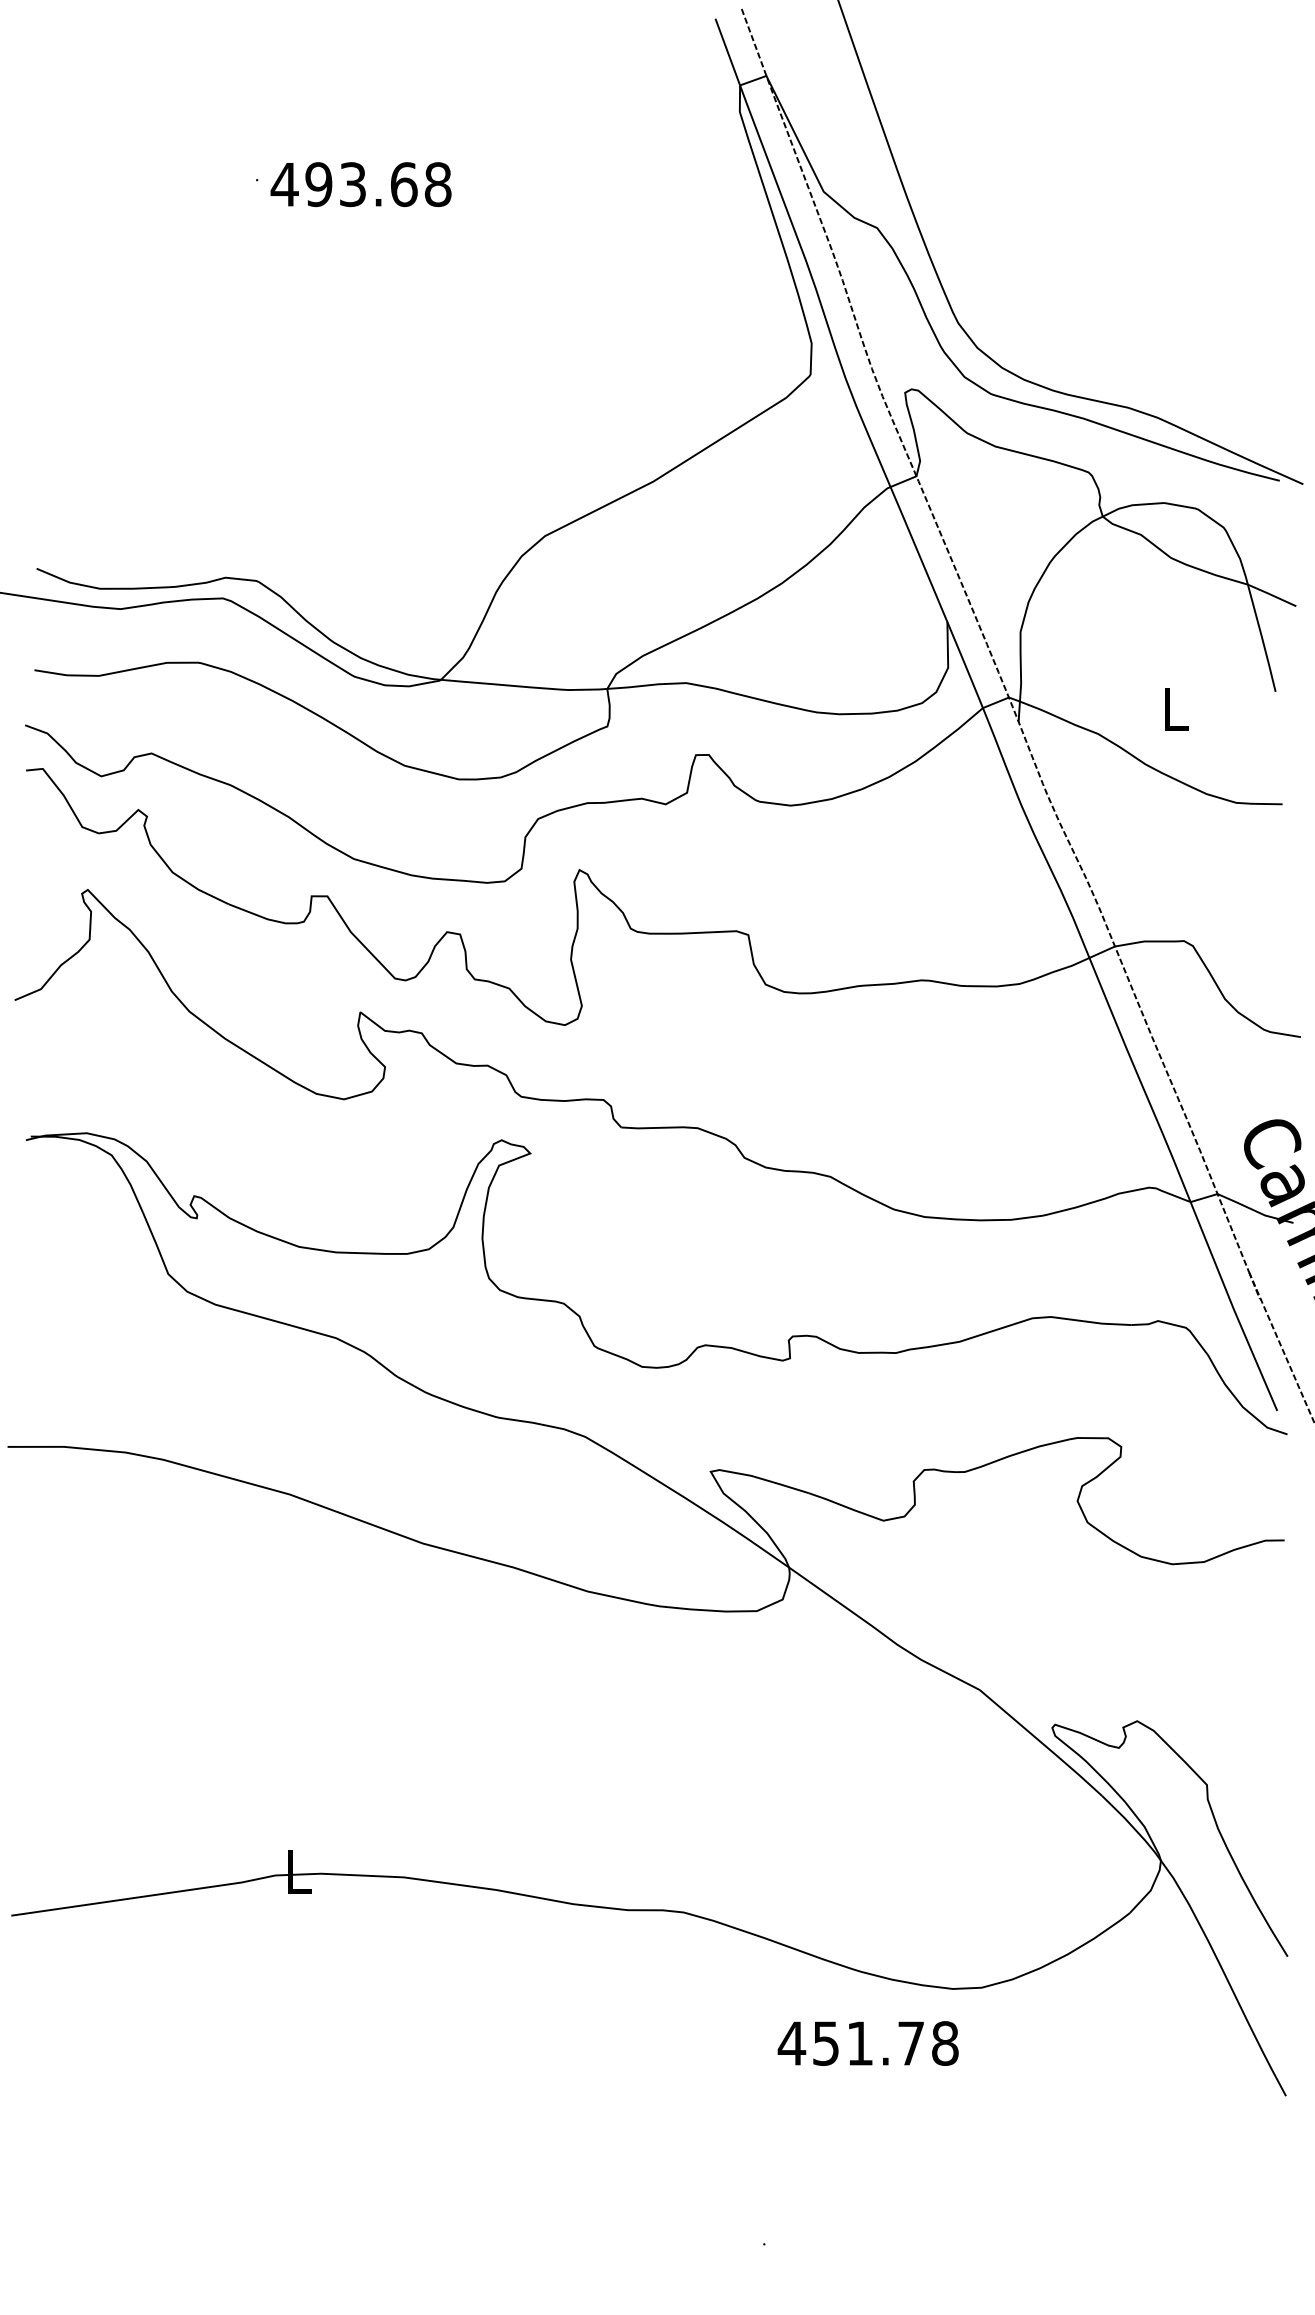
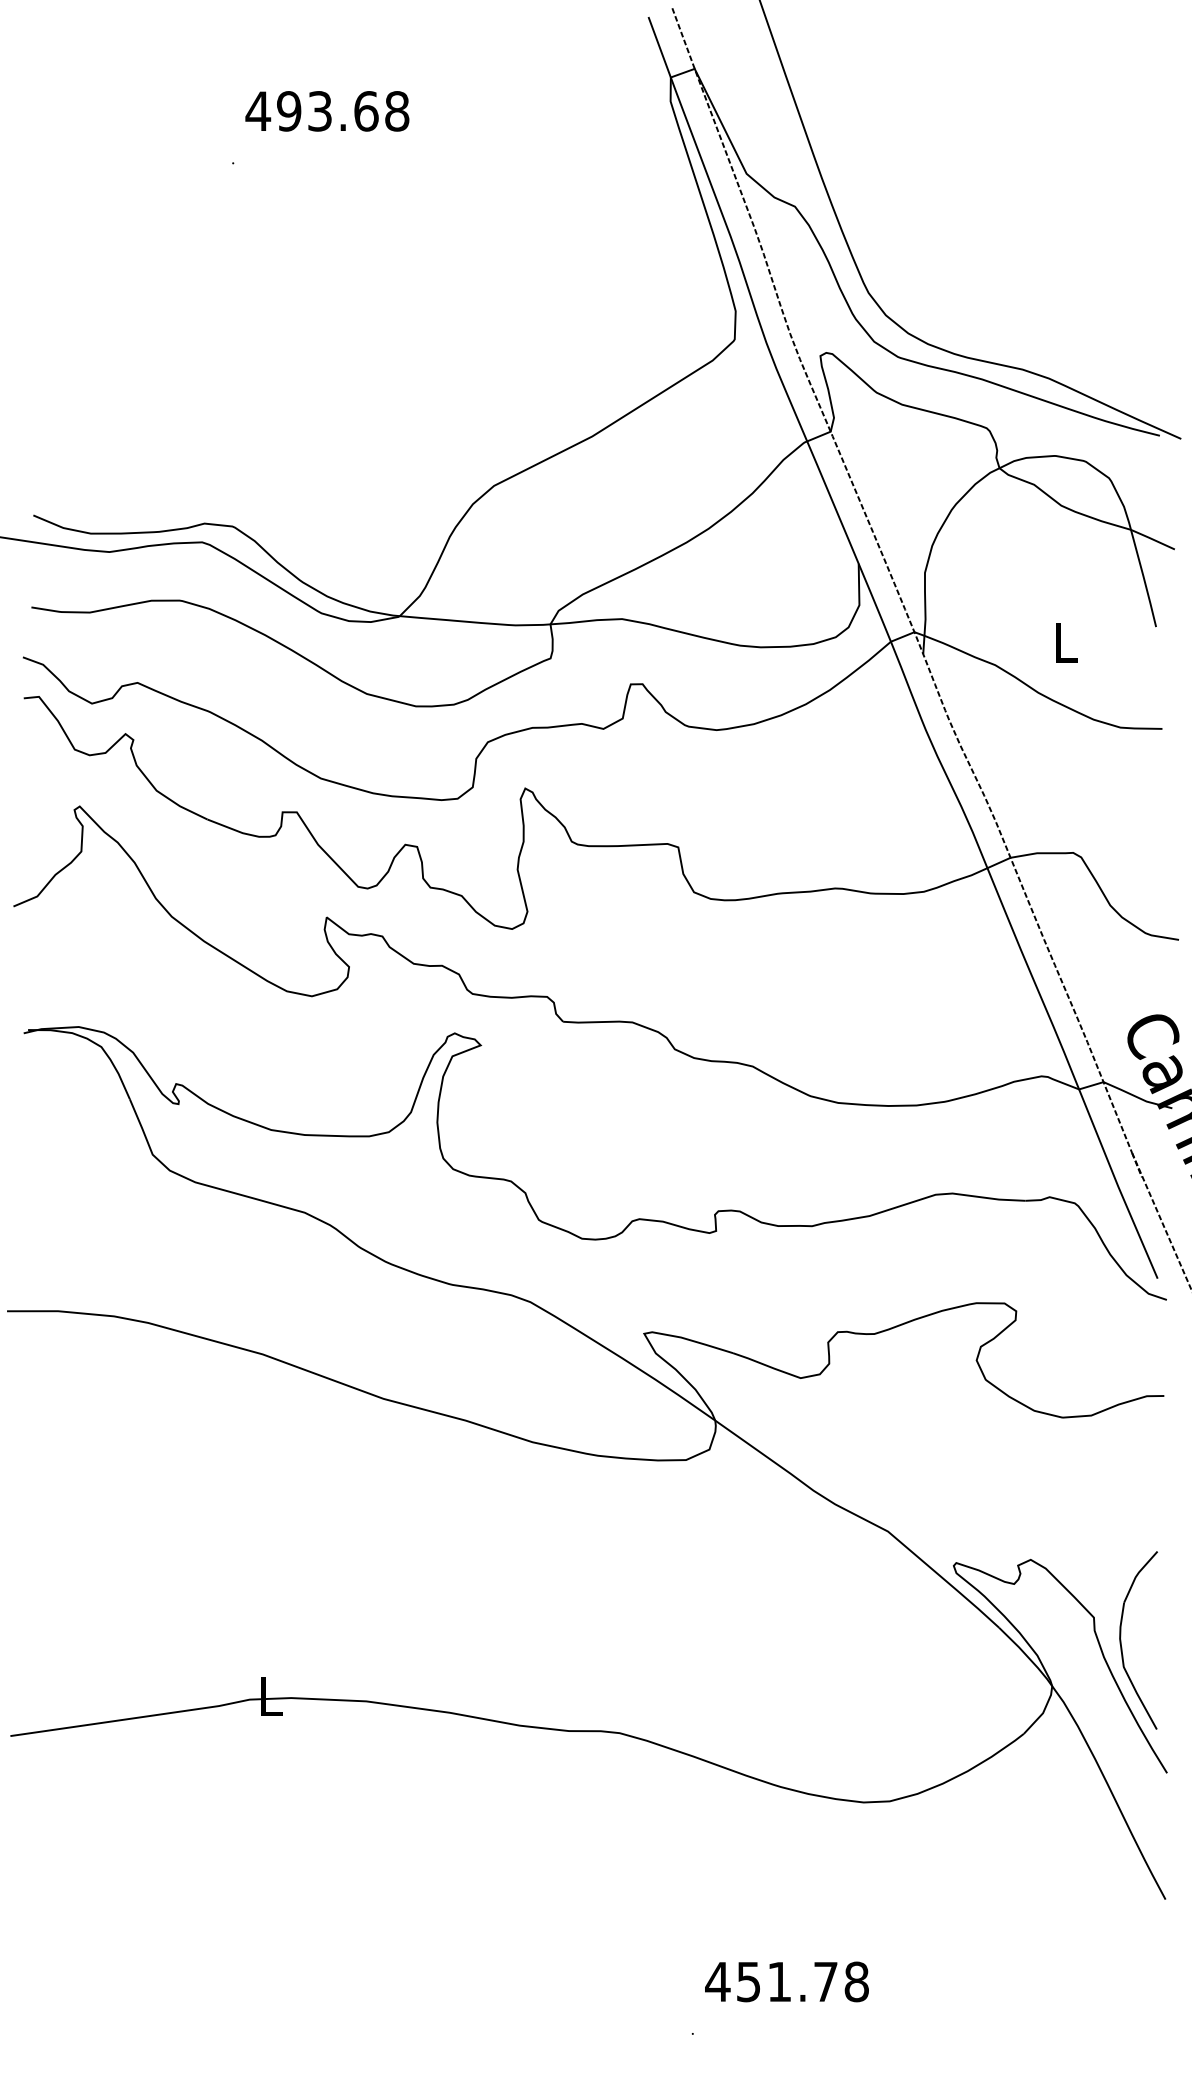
text: (361, 184) -> (327, 111), moved
part: (1237, 1810) -> (1121, 1640), added
text: (867, 2043) -> (786, 1981), moved

